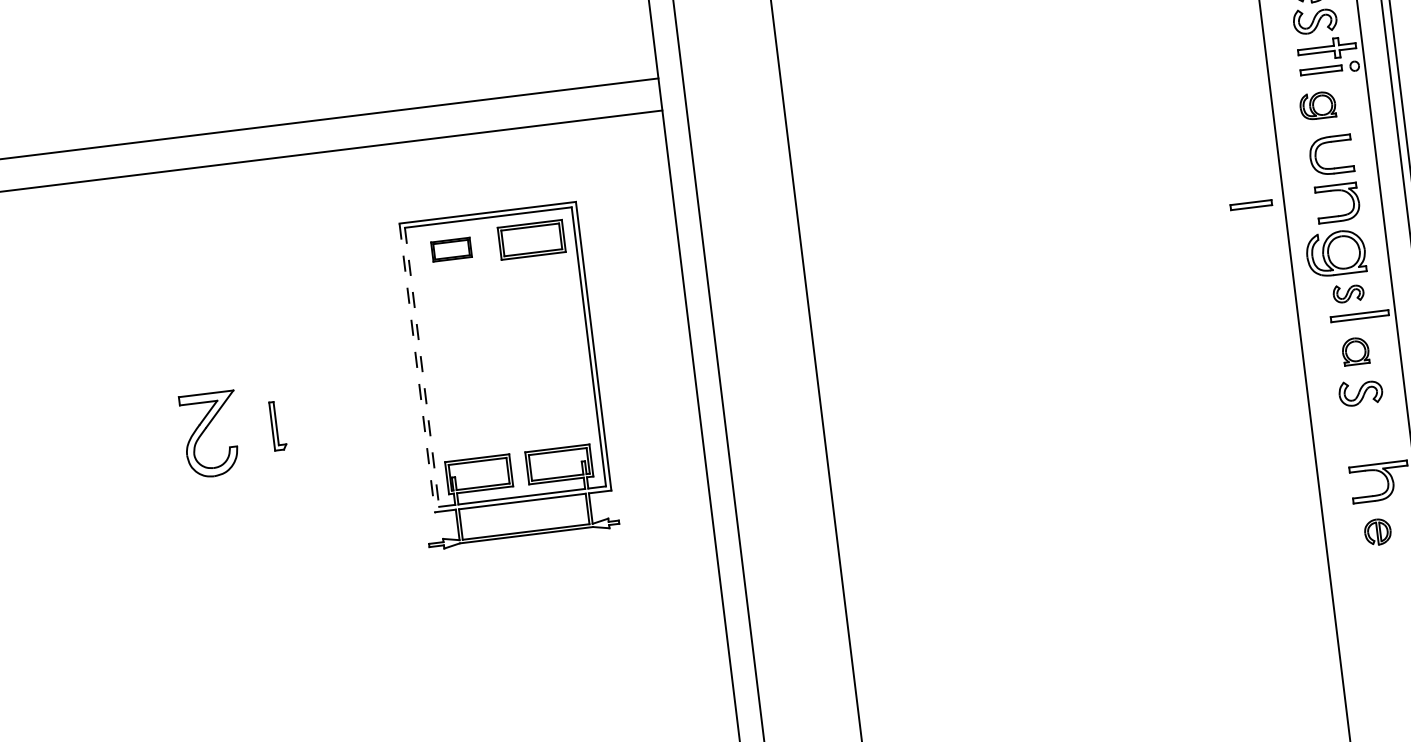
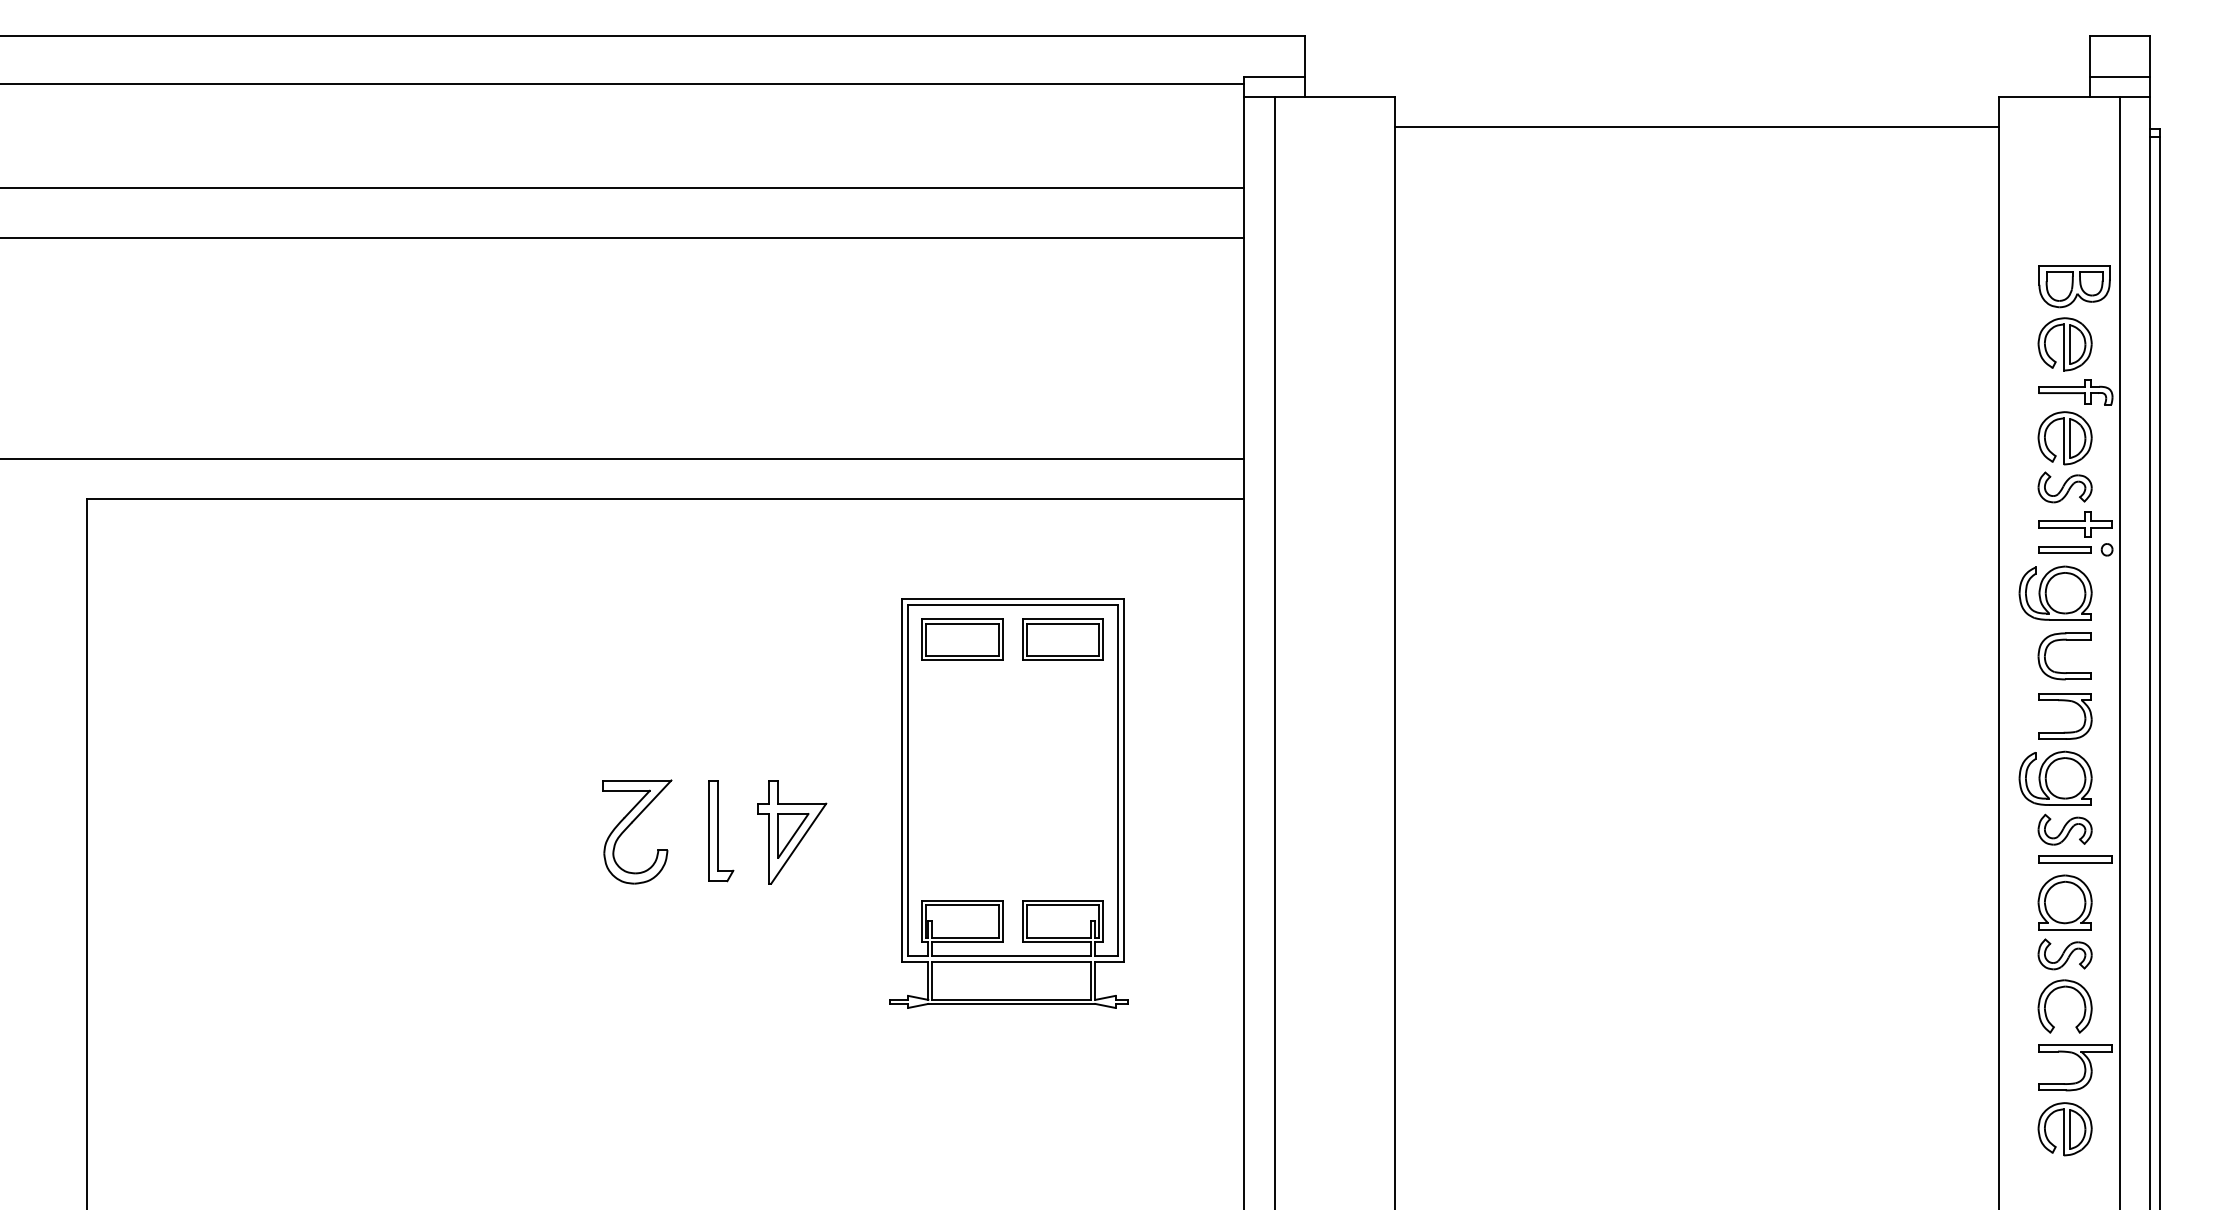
part: (1317, 105) -> (2055, 592), size x1.67
part: (1250, 204) -> (1957, 705), removed
part: (451, 249) -> (962, 639), size x1.67
part: (1348, 293) -> (2064, 829), size x1.43
part: (1355, 351) -> (2064, 902), size x1.67
line: (417, 368) -> (902, 781), dashed -> solid
line: (422, 368) -> (908, 781), dashed -> solid
part: (334, 420) -> (792, 832), added
part: (278, 426) -> (721, 831), size x1.67
part: (1352, 427) -> (2049, 996), added
part: (1377, 532) -> (2064, 1129), size x1.67

